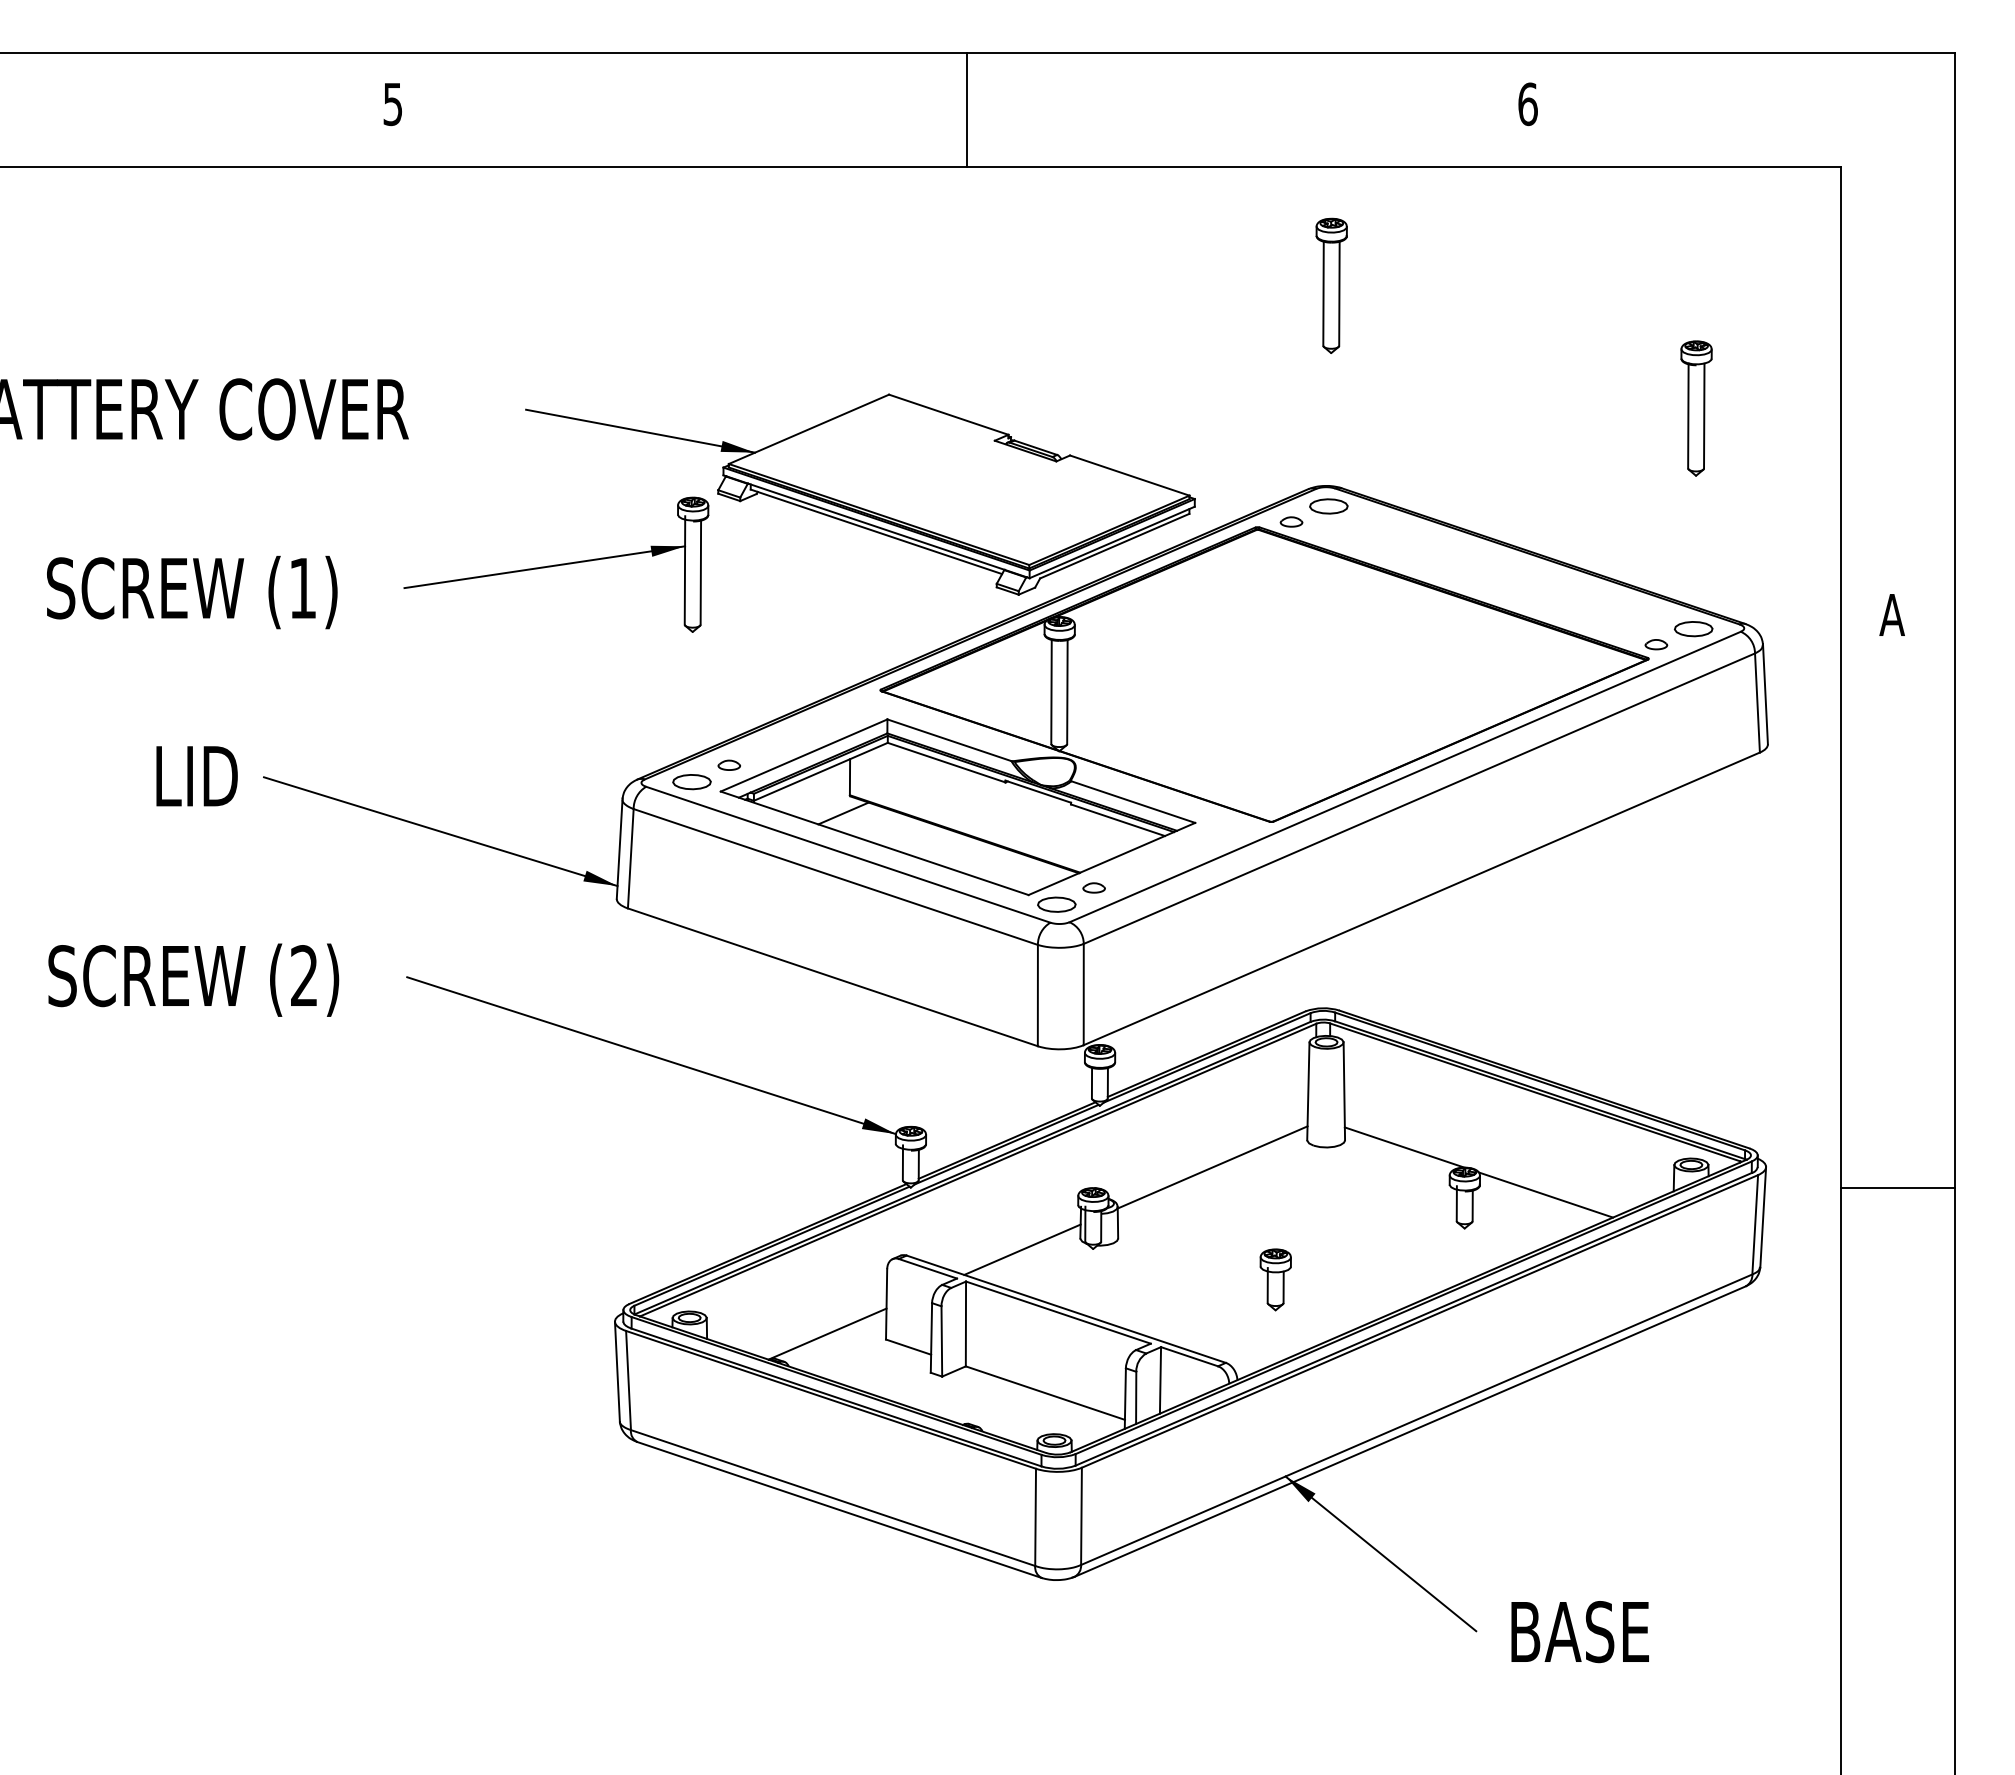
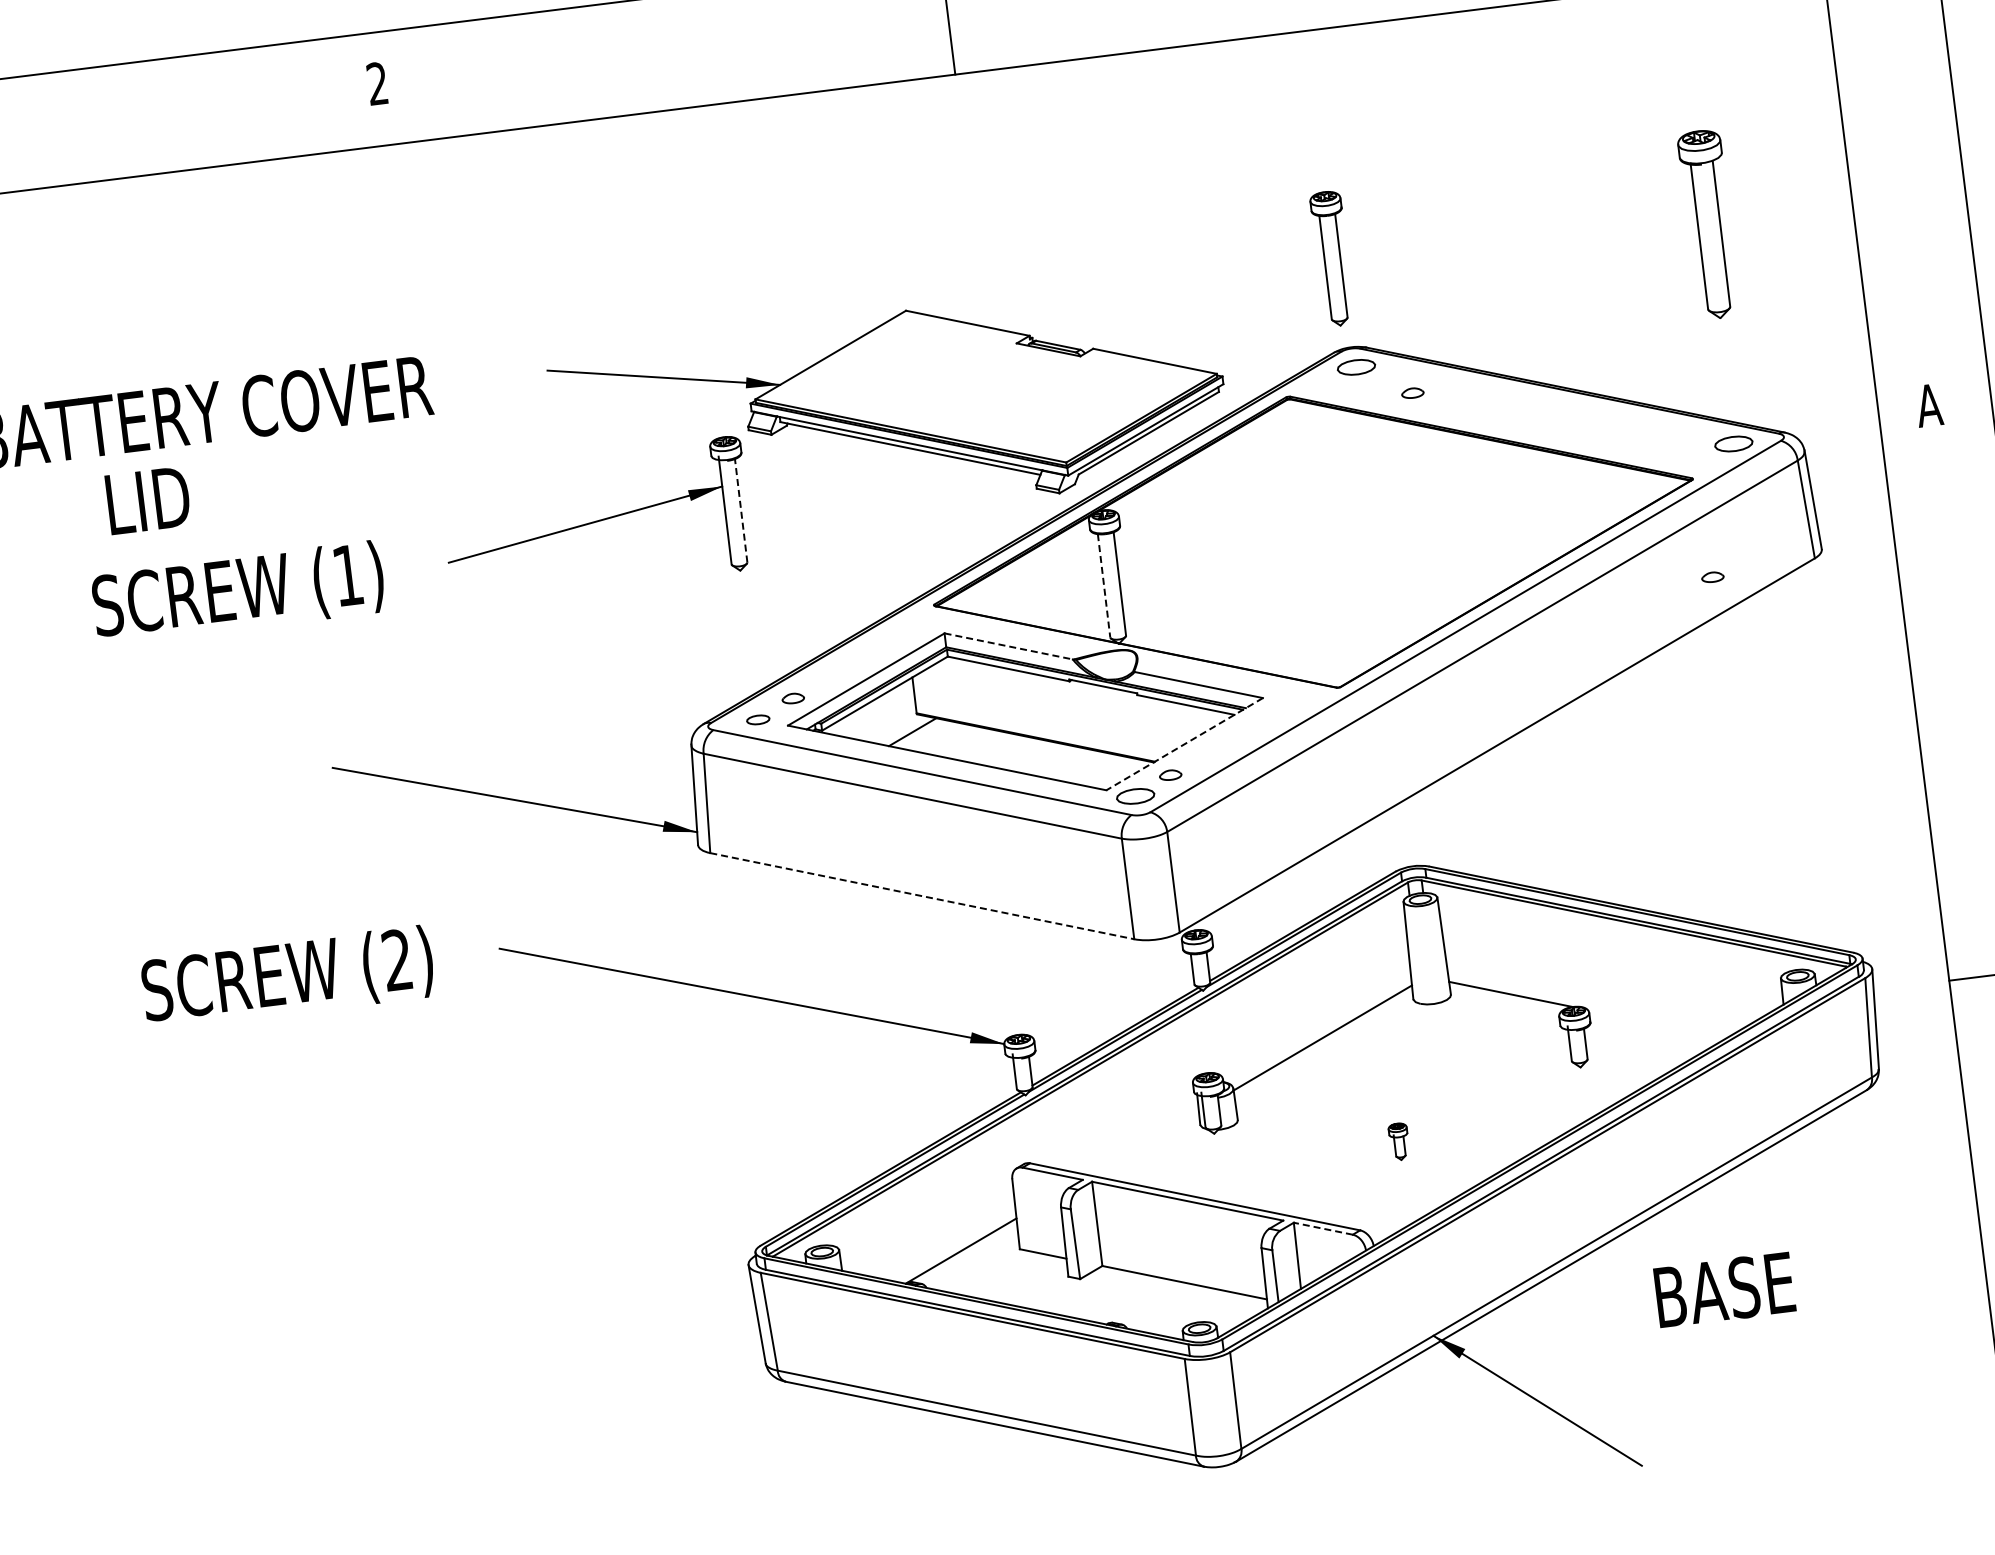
text: (392, 104) -> (377, 84), 5 -> 2
part: (1331, 285) -> (1332, 258), moved
part: (1696, 408) -> (1709, 224), size x1.4
part: (1291, 521) -> (1412, 392), moved
line: (700, 572) -> (740, 510), solid -> dashed
part: (1656, 644) -> (1712, 577), moved
line: (1051, 692) -> (1104, 586), solid -> dashed
line: (949, 740) -> (1008, 646), solid -> dashed
text: (196, 776) -> (147, 500), moved
part: (691, 782) -> (757, 720), size x0.6
line: (1111, 858) -> (1184, 743), solid -> dashed
line: (833, 977) -> (922, 896), solid -> dashed
line: (1545, 1194) -> (1656, 1023), removed
line: (1022, 1249) -> (1144, 1142), removed
part: (1275, 1279) -> (1399, 1141), size x0.6
line: (1189, 1356) -> (1323, 1228), solid -> dashed
text: (1579, 1632) -> (1724, 1290), moved

